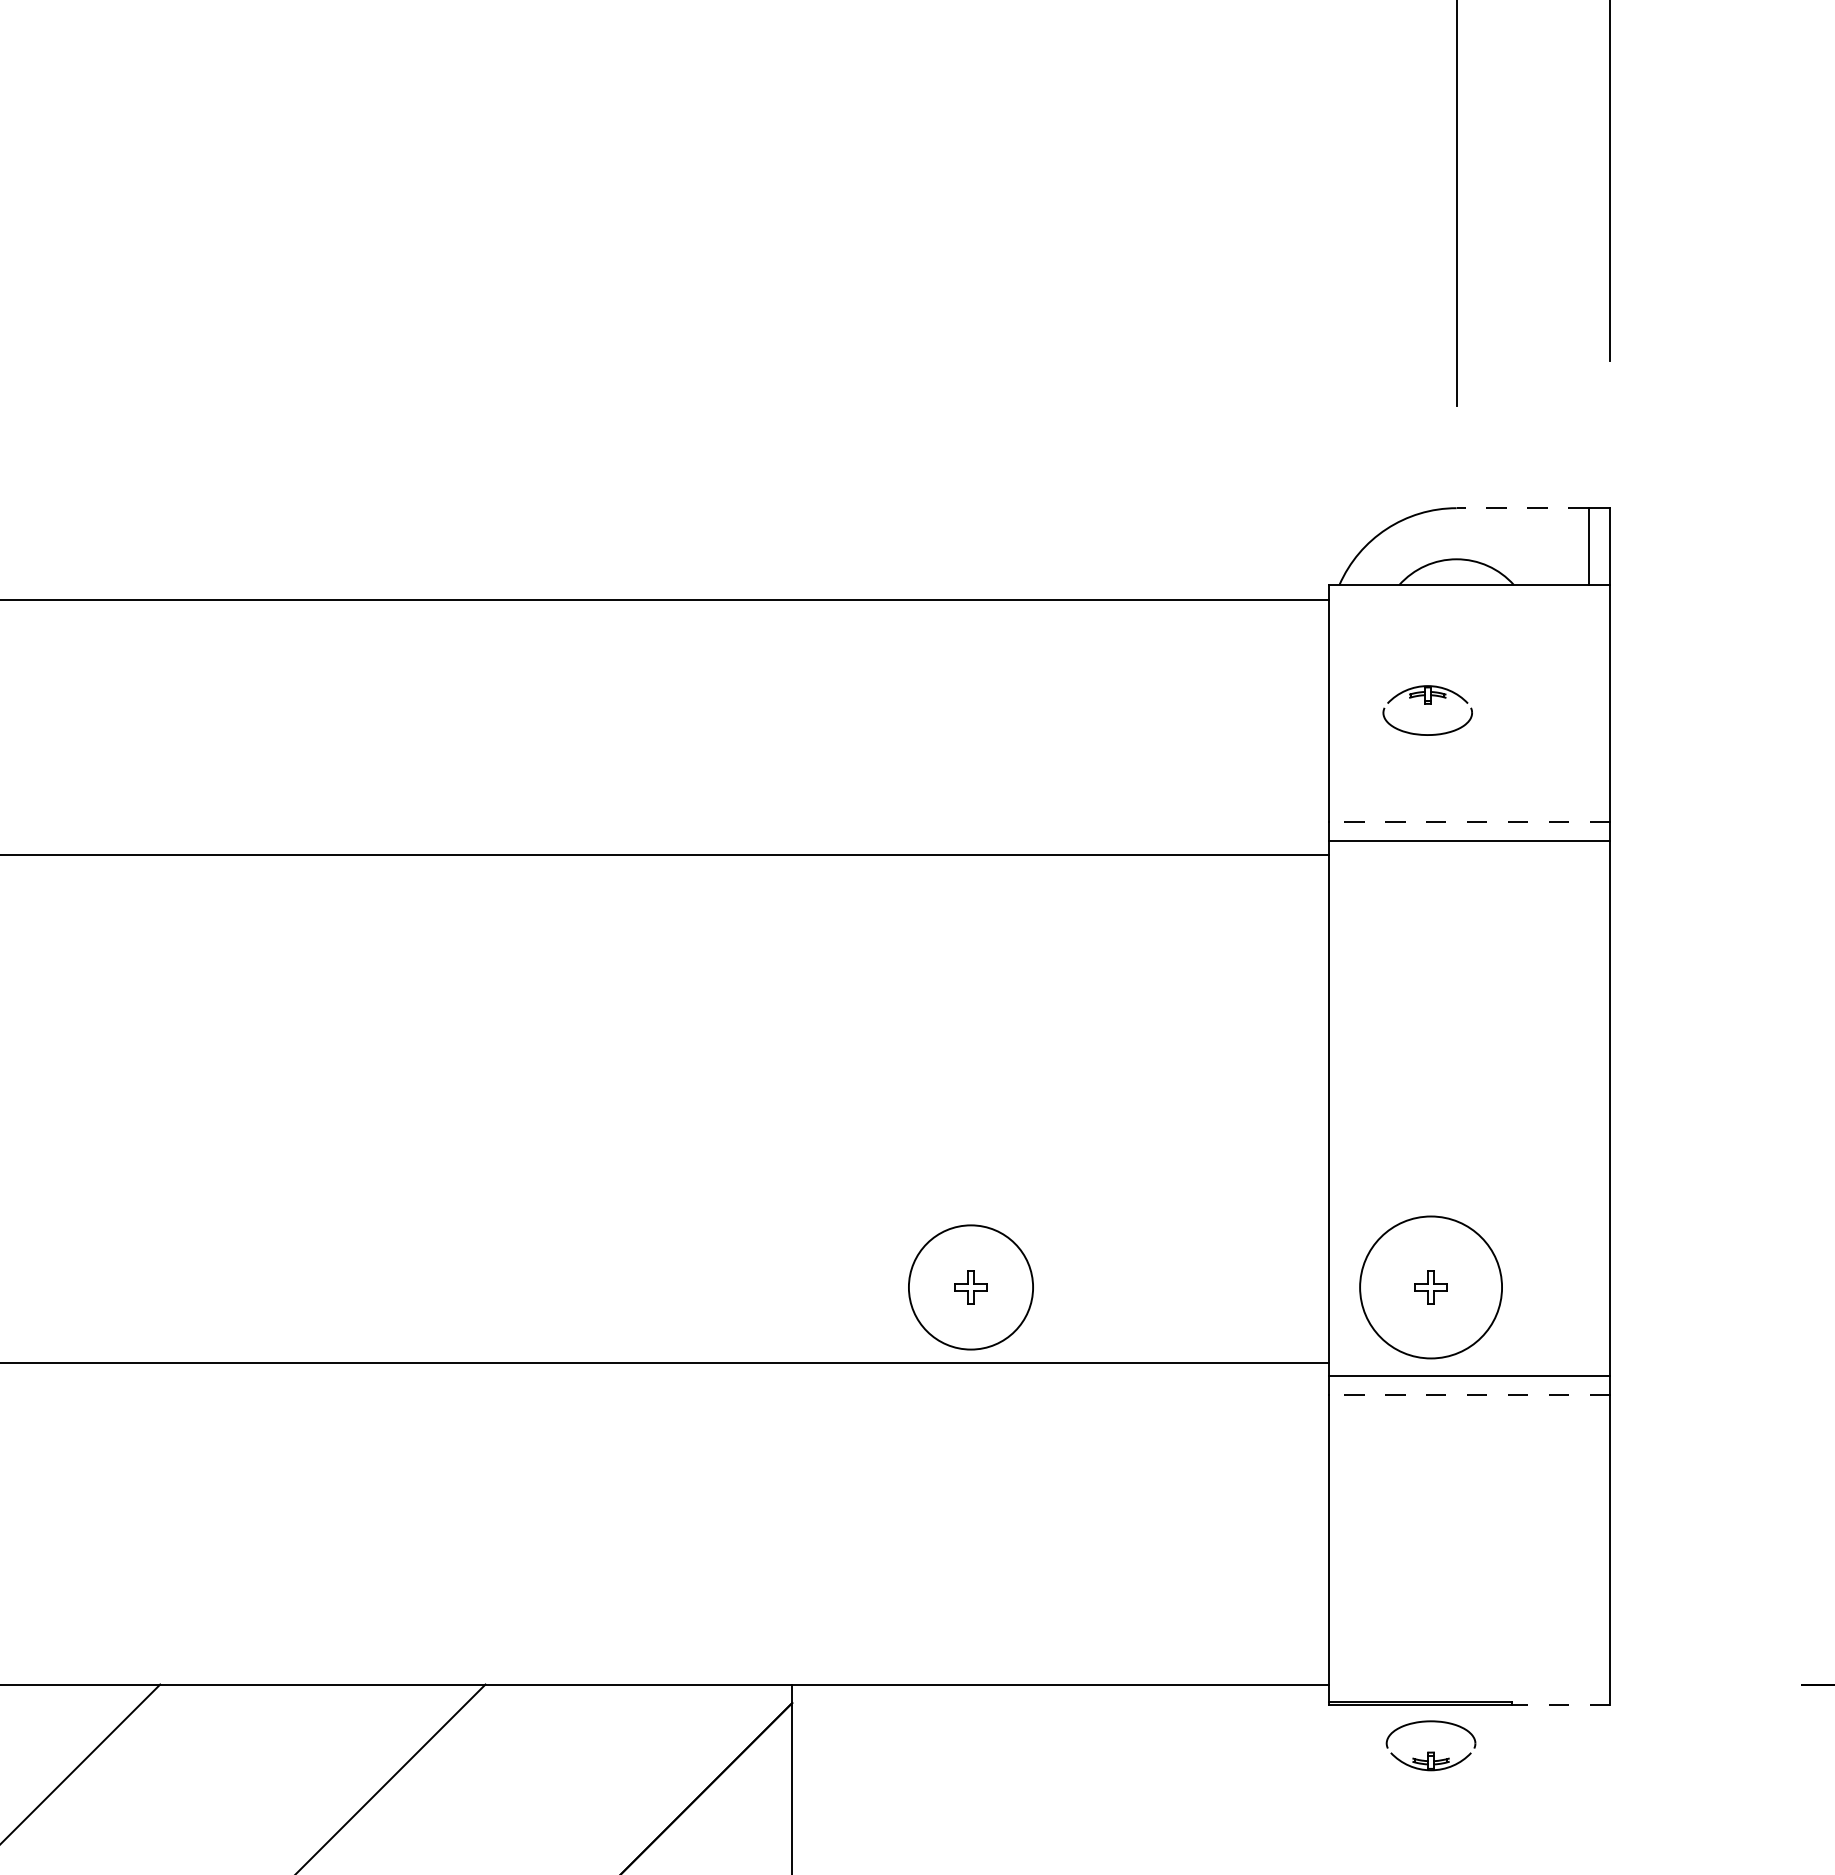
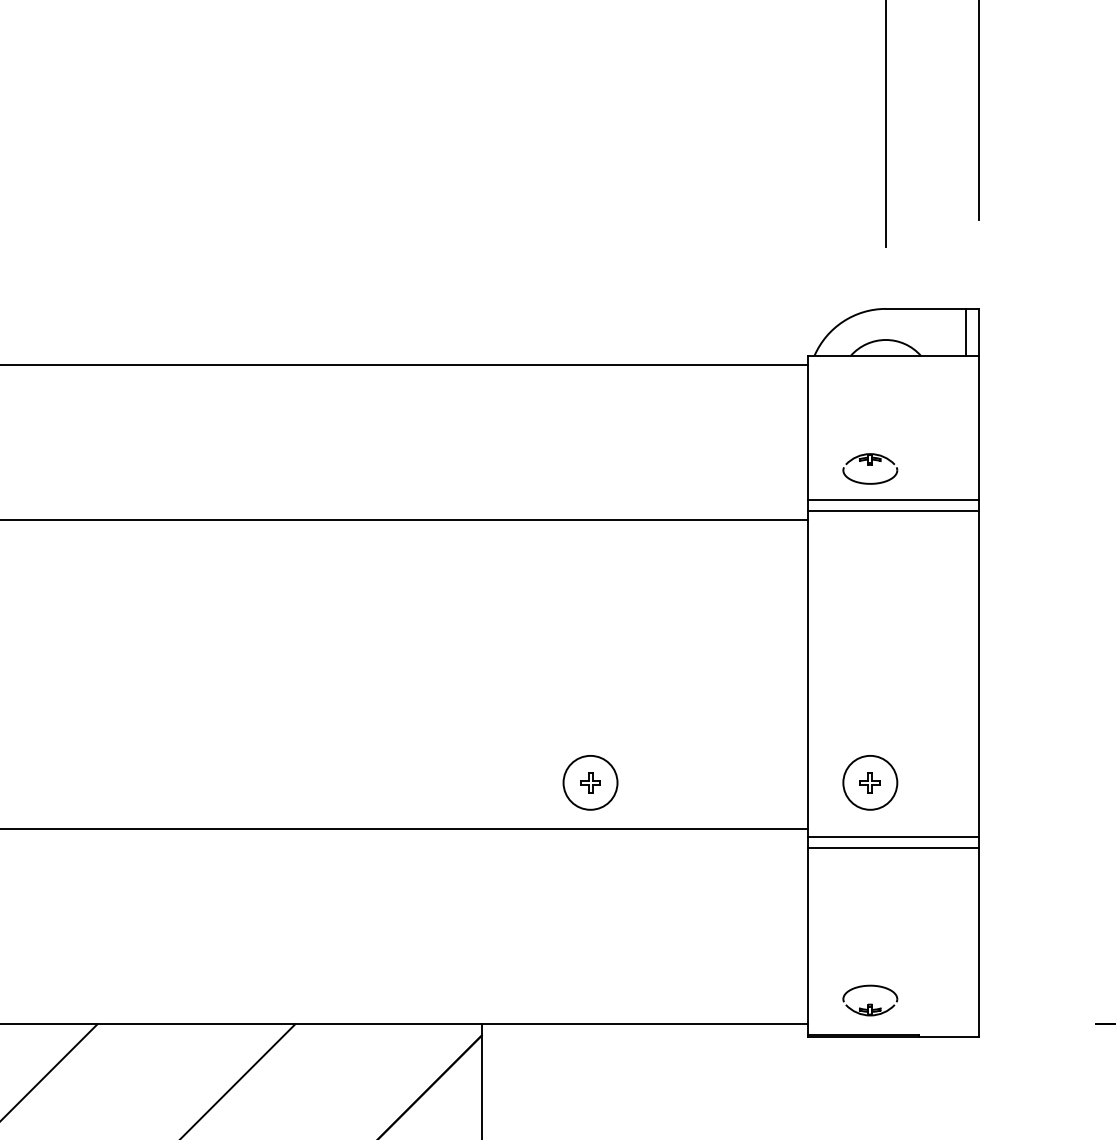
line: (1521, 507) -> (925, 308), dashed -> solid
part: (1428, 709) -> (870, 468), moved
line: (1469, 821) -> (893, 499), dashed -> solid
circle: (970, 1286) -> (590, 782), size x0.71
circle: (1431, 1286) -> (870, 782), size x0.62
line: (1469, 1395) -> (893, 848), dashed -> solid
line: (1561, 1704) -> (949, 1036), dashed -> solid
part: (1431, 1745) -> (870, 1000), moved

